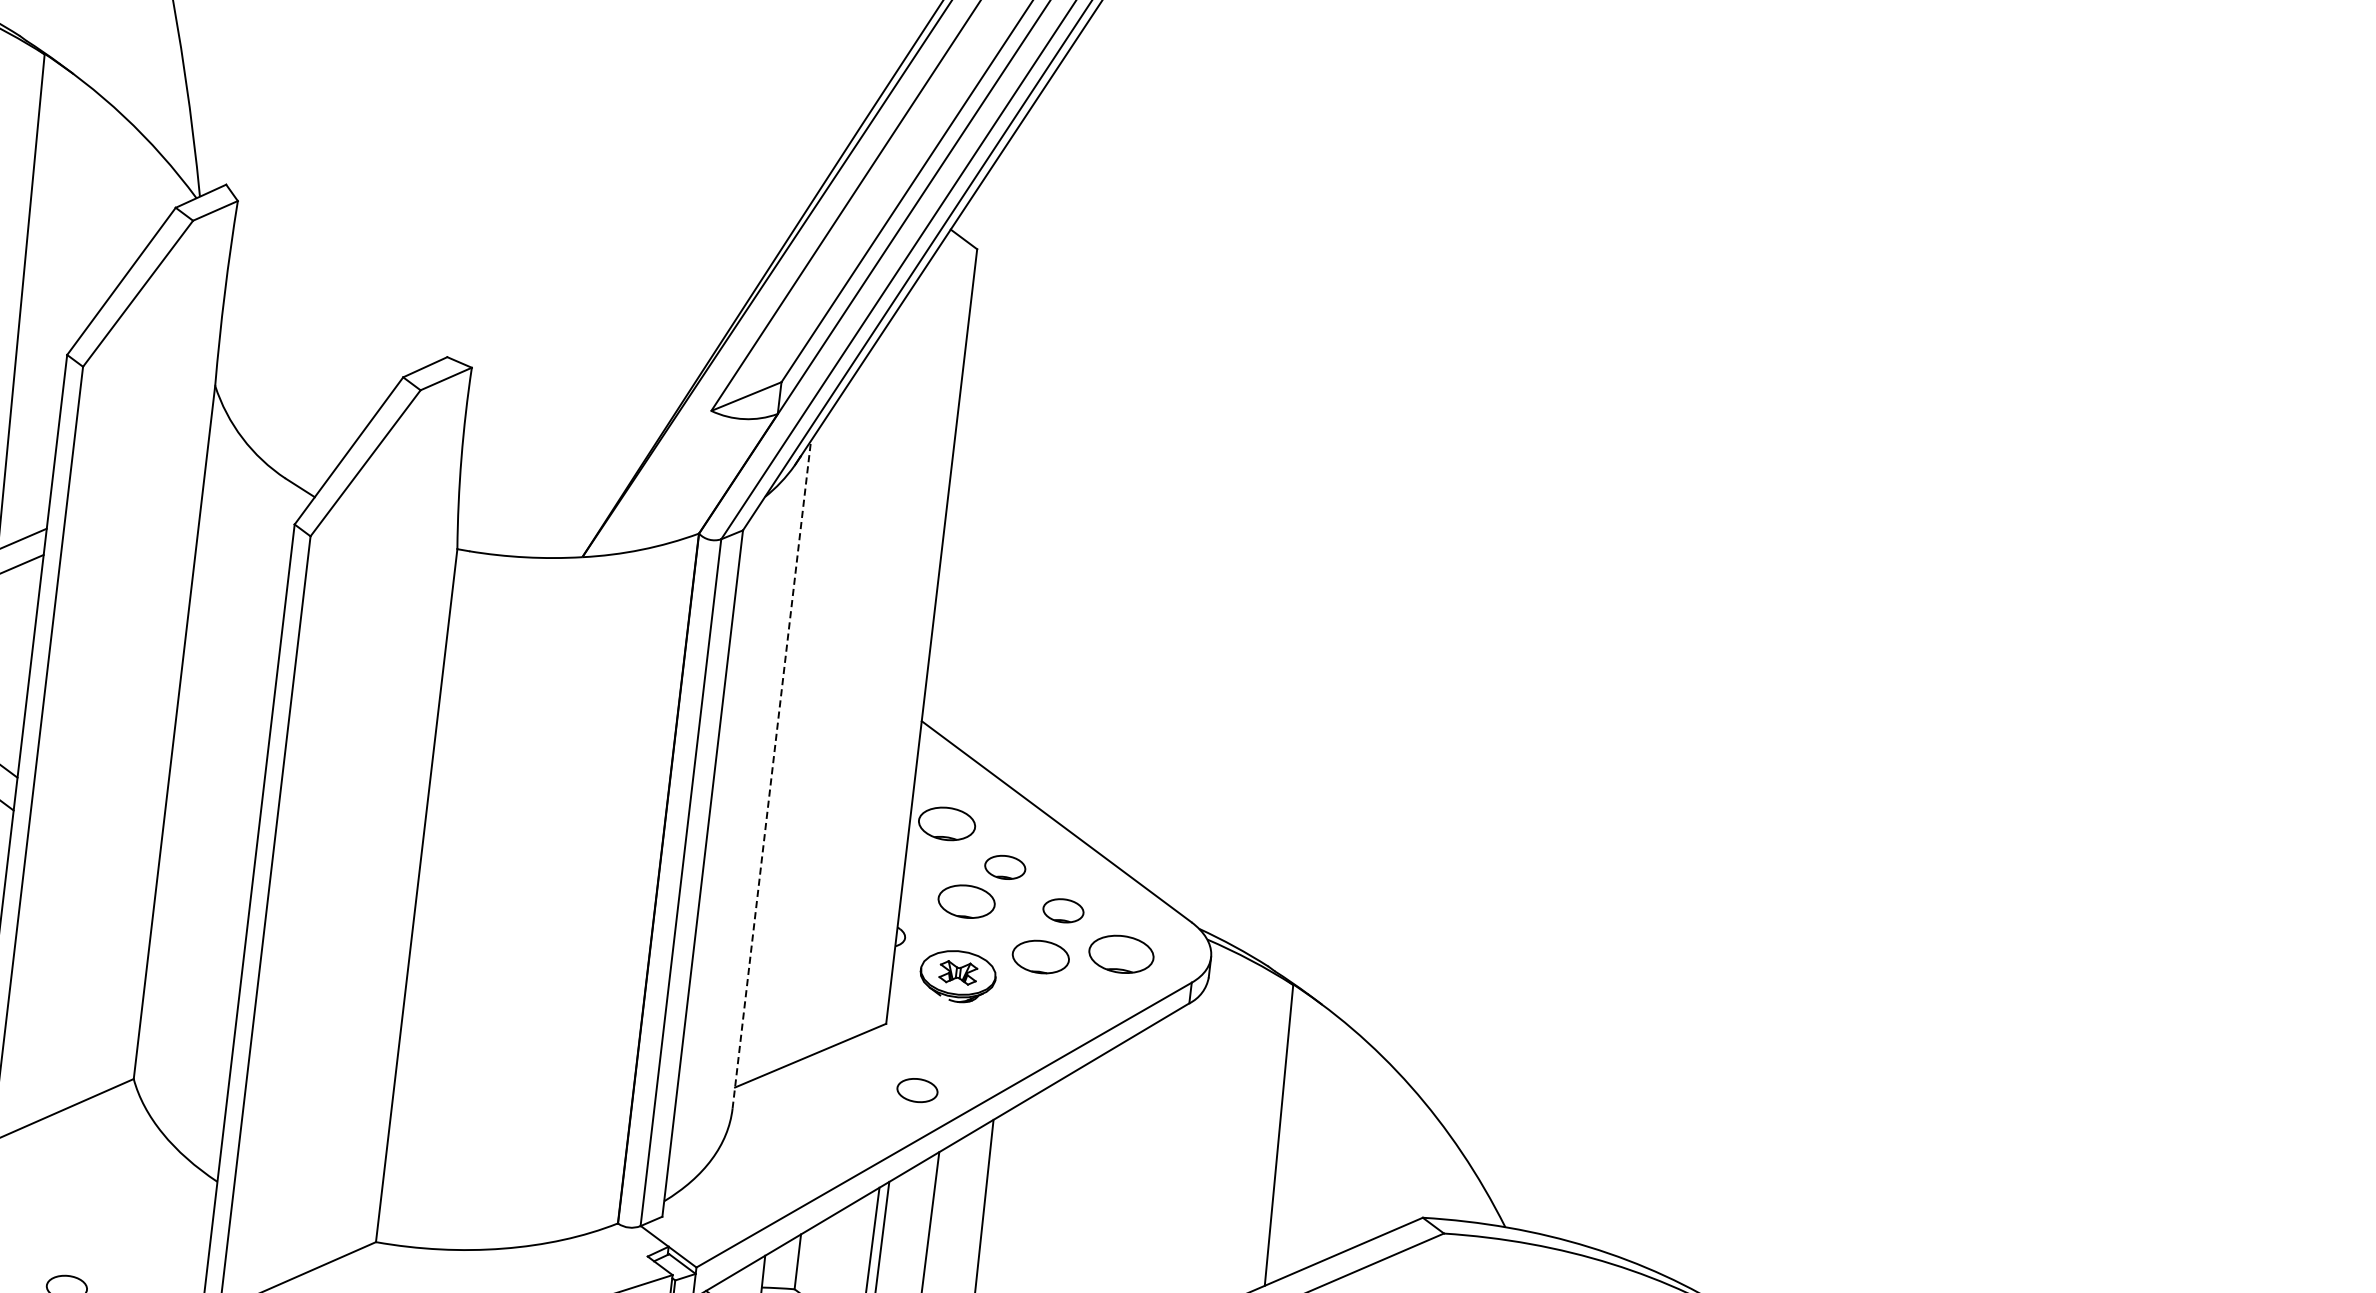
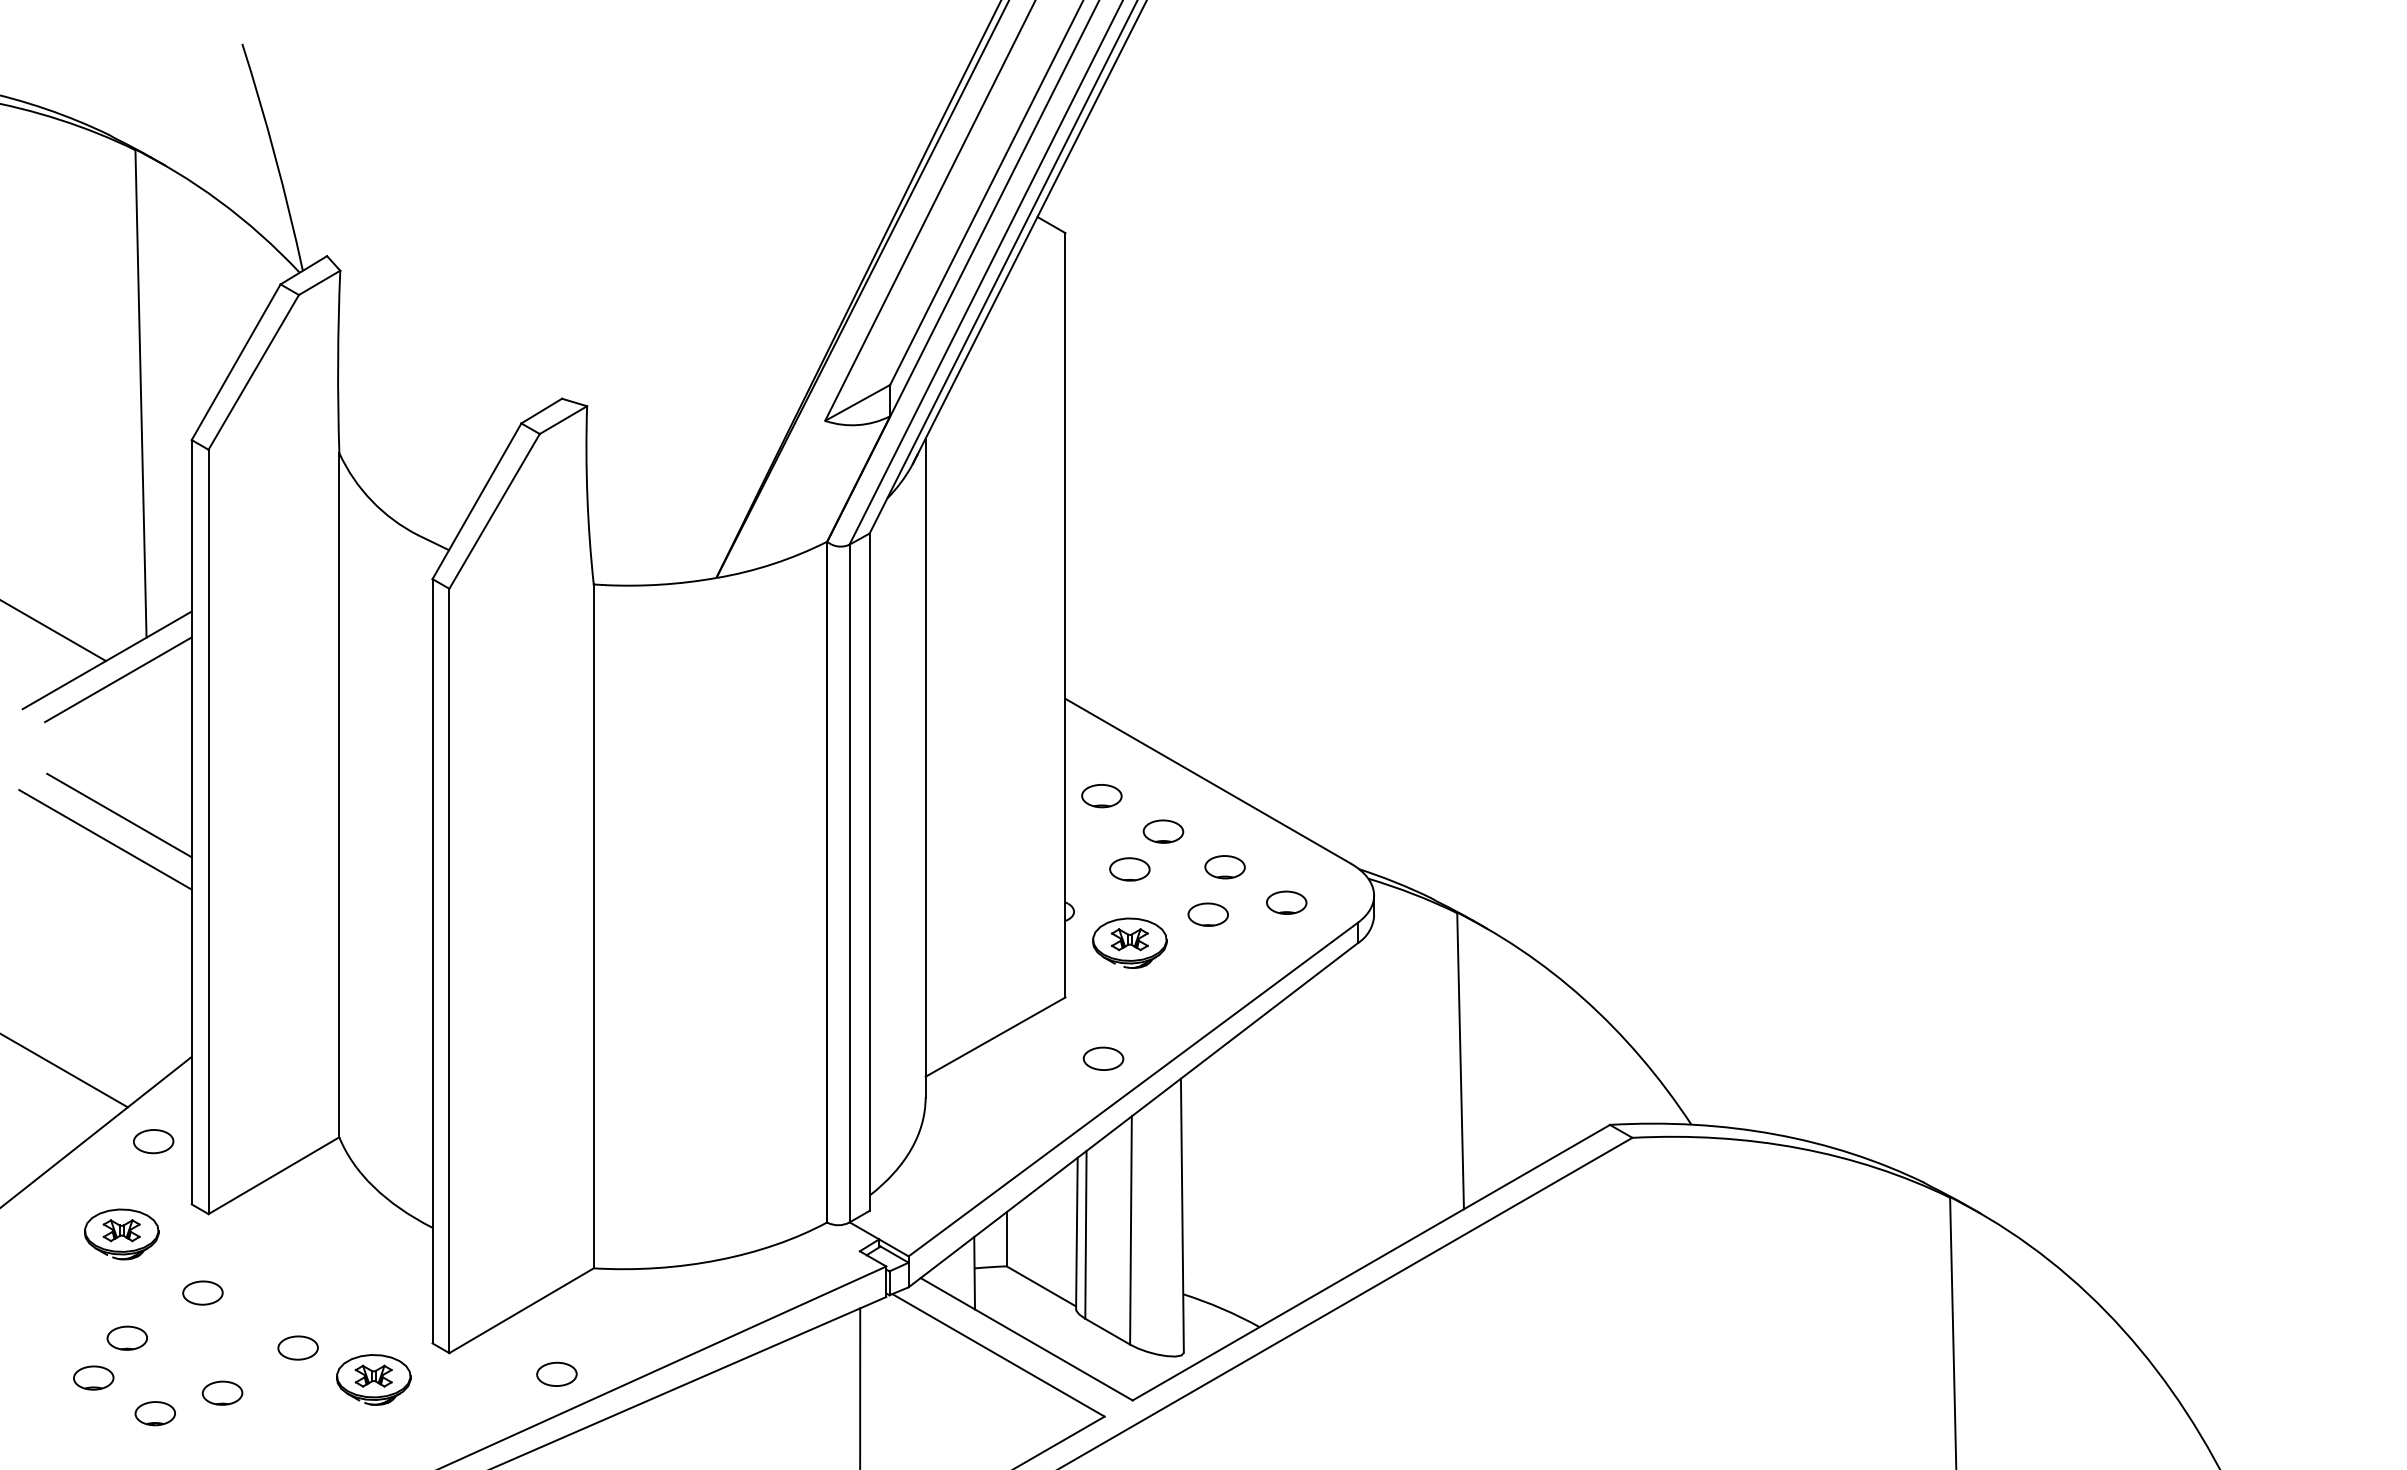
line: (771, 775) -> (925, 768), dashed -> solid
part: (946, 824) -> (1101, 796), size x0.71
part: (966, 901) -> (1129, 869), size x0.71
part: (1121, 953) -> (1286, 902), size x0.62
part: (1040, 956) -> (1207, 914), size x0.71

